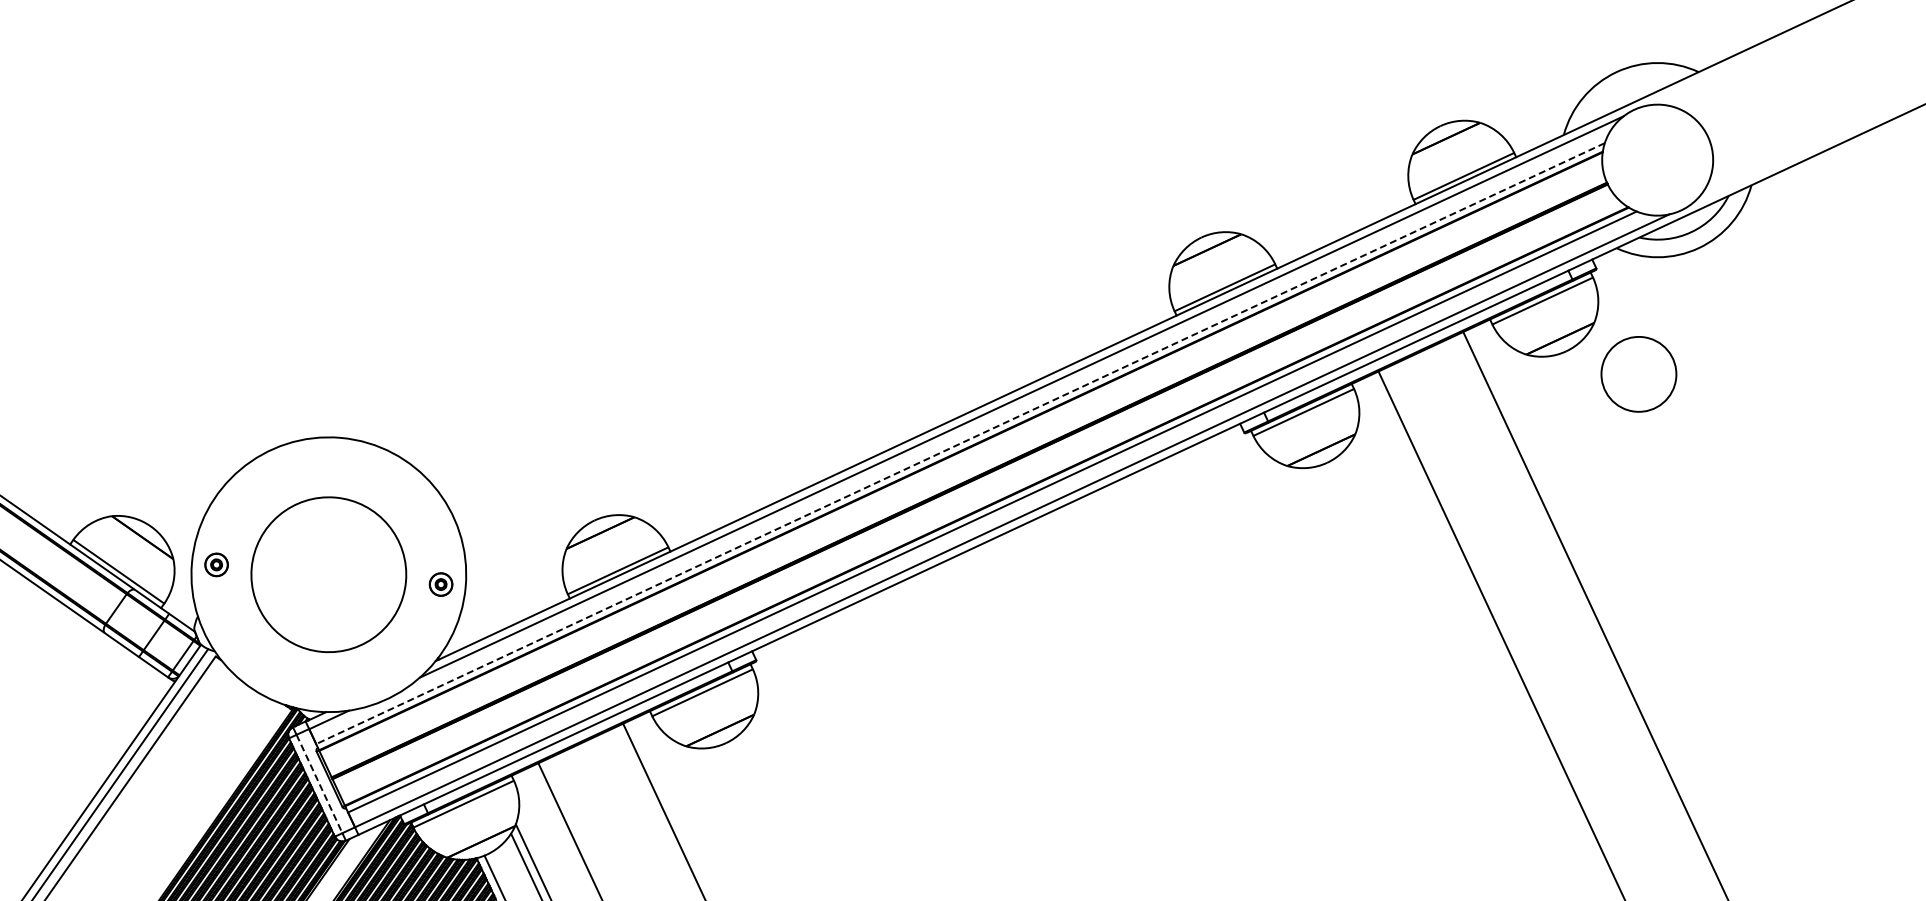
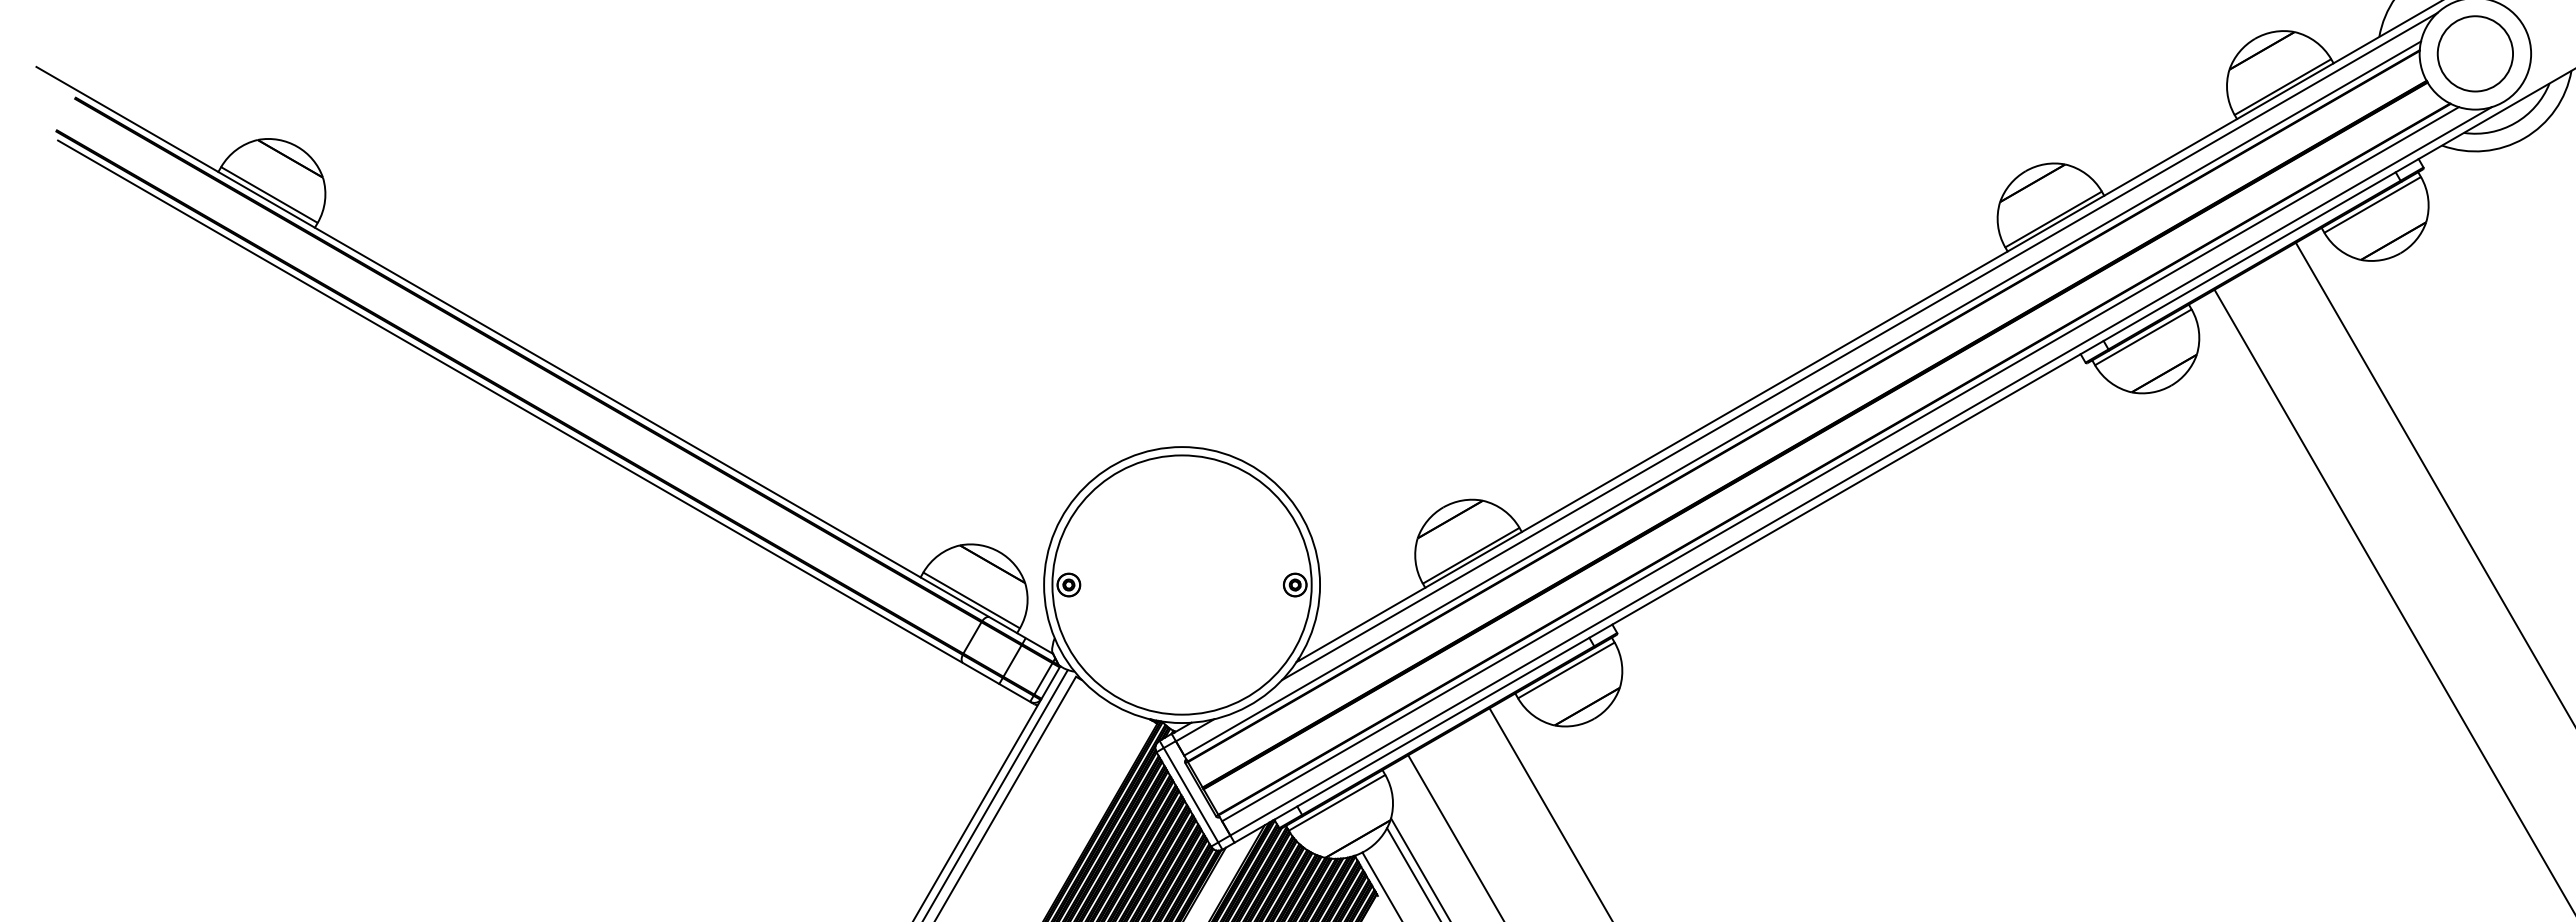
circle: (1638, 373) -> (2474, 53), moved
line: (960, 443) -> (1802, 398), dashed -> solid
circle: (328, 574) -> (1181, 584), size x1.67
line: (319, 784) -> (1191, 795), dashed -> solid

